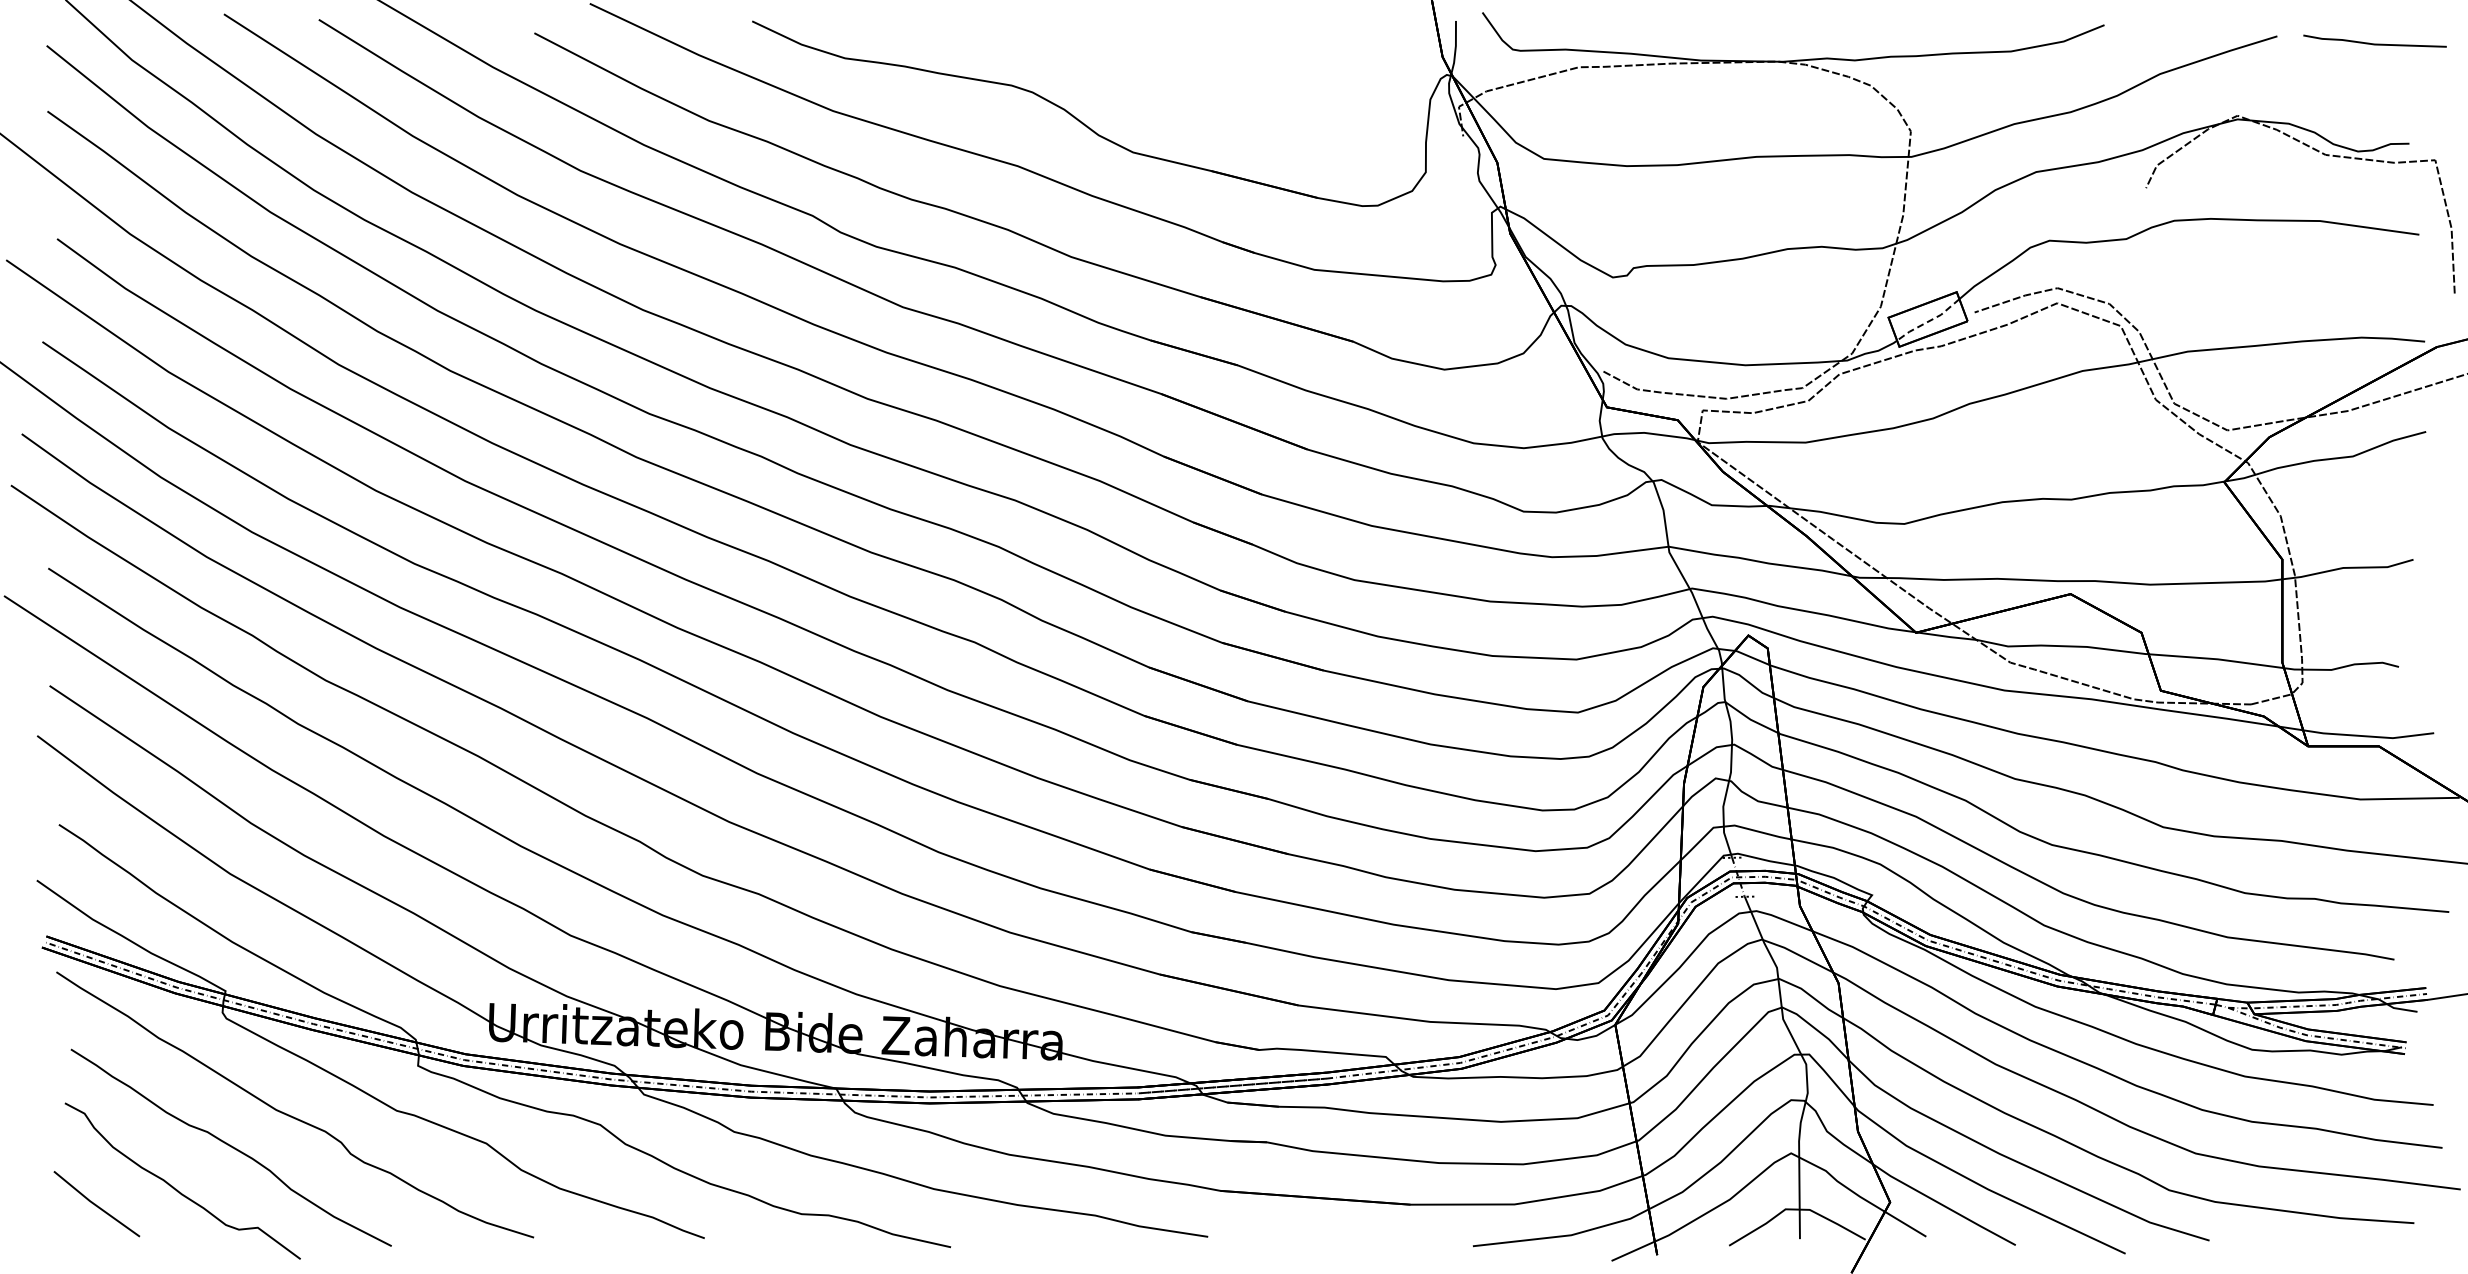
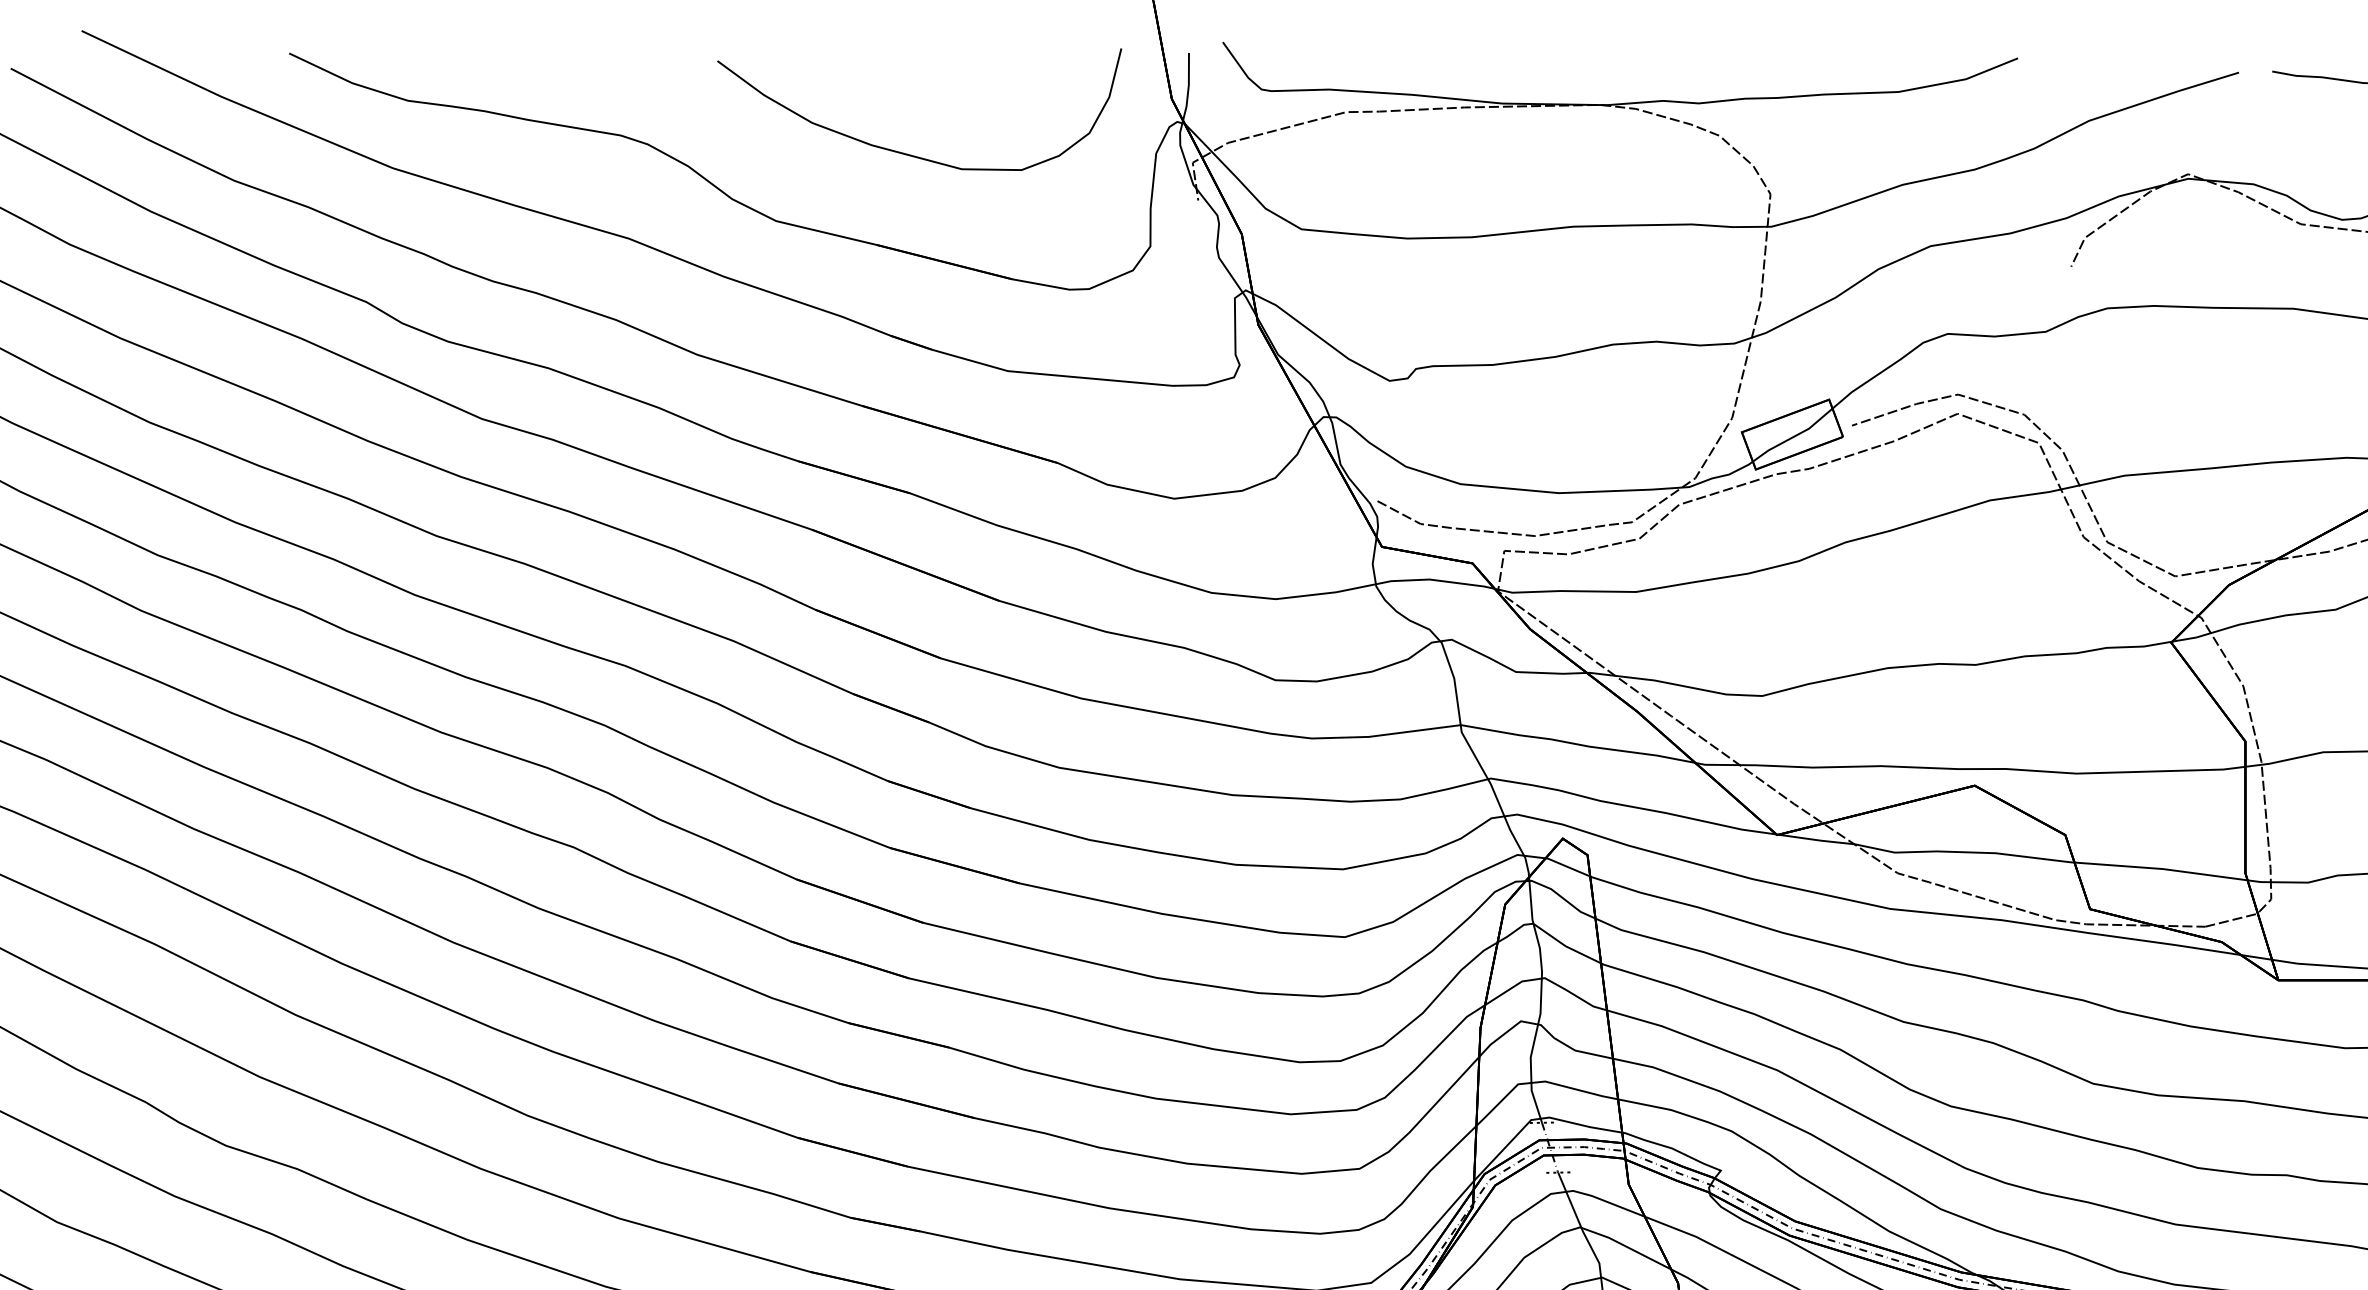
curve: (1236, 99) -> (908, 153), added
line: (1929, 321) -> (1794, 437), dashed -> solid

